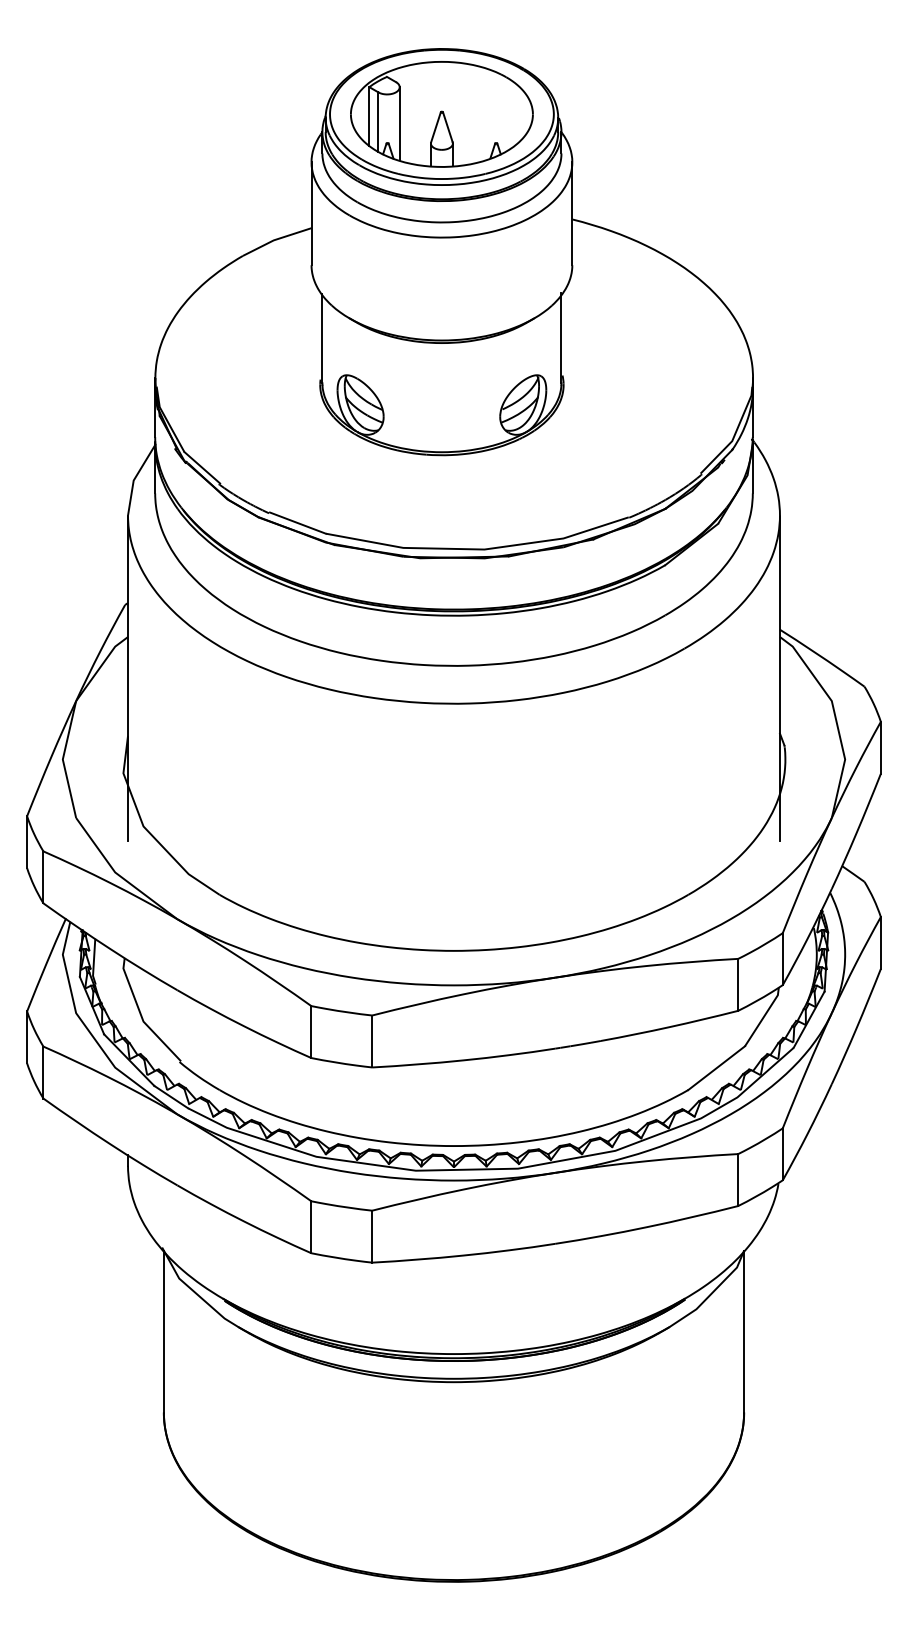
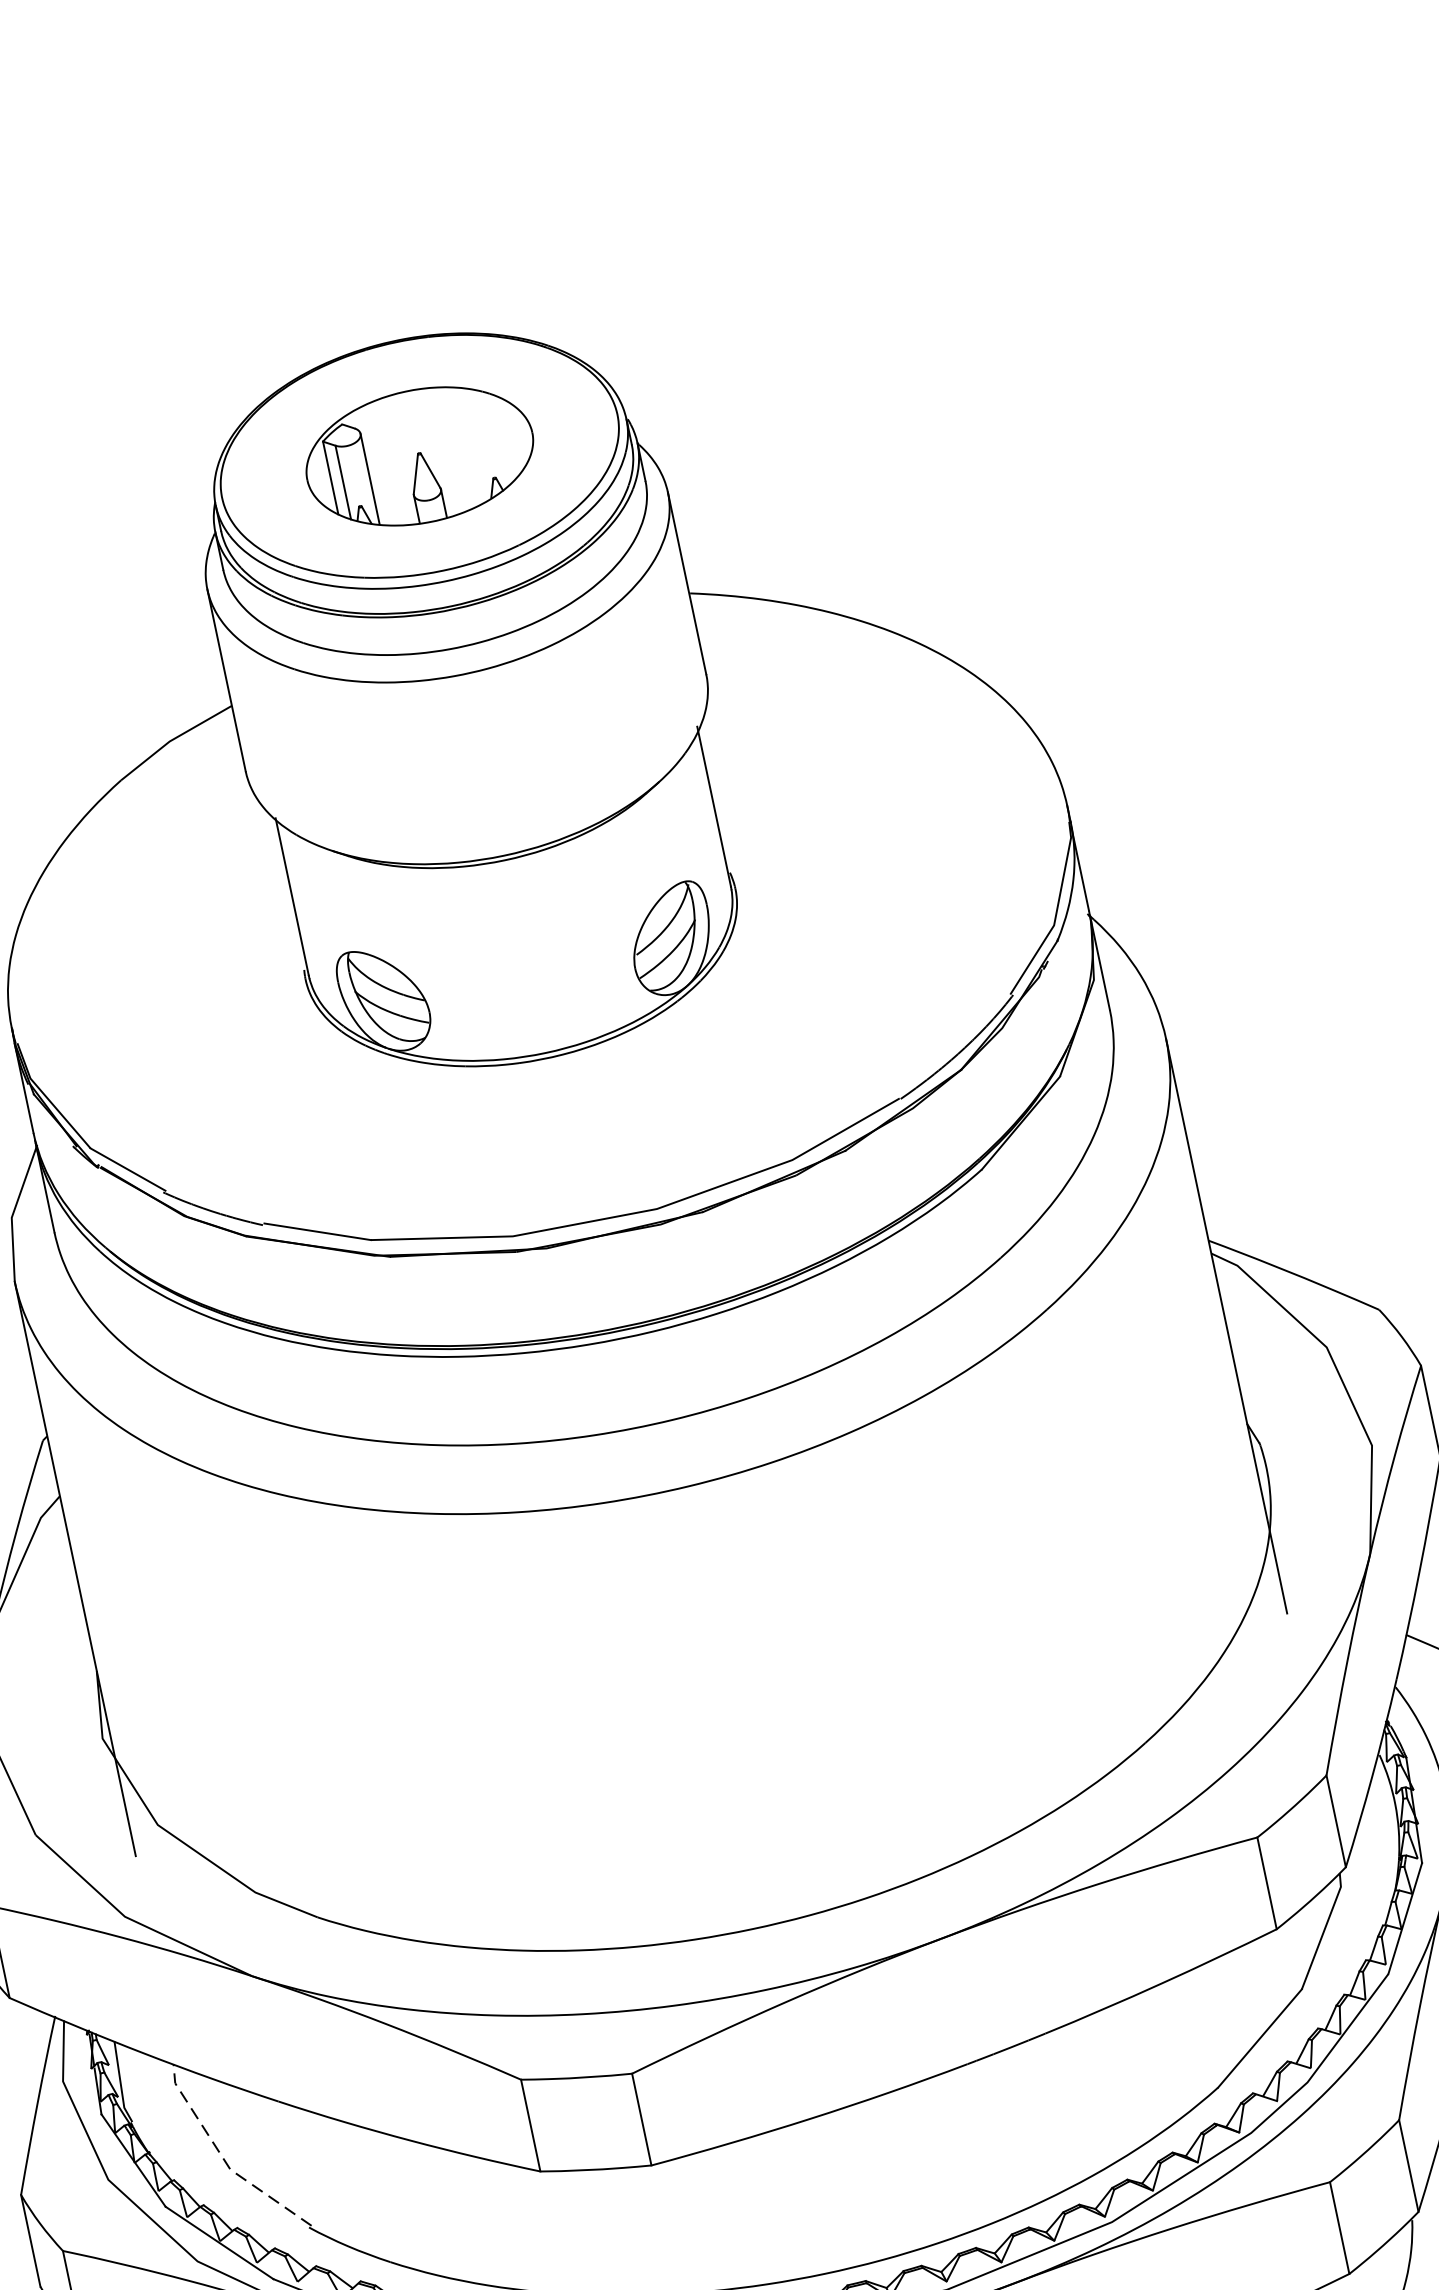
part: (441, 114) -> (419, 456), size x0.7
line: (141, 1015) -> (224, 2159), solid -> dashed

